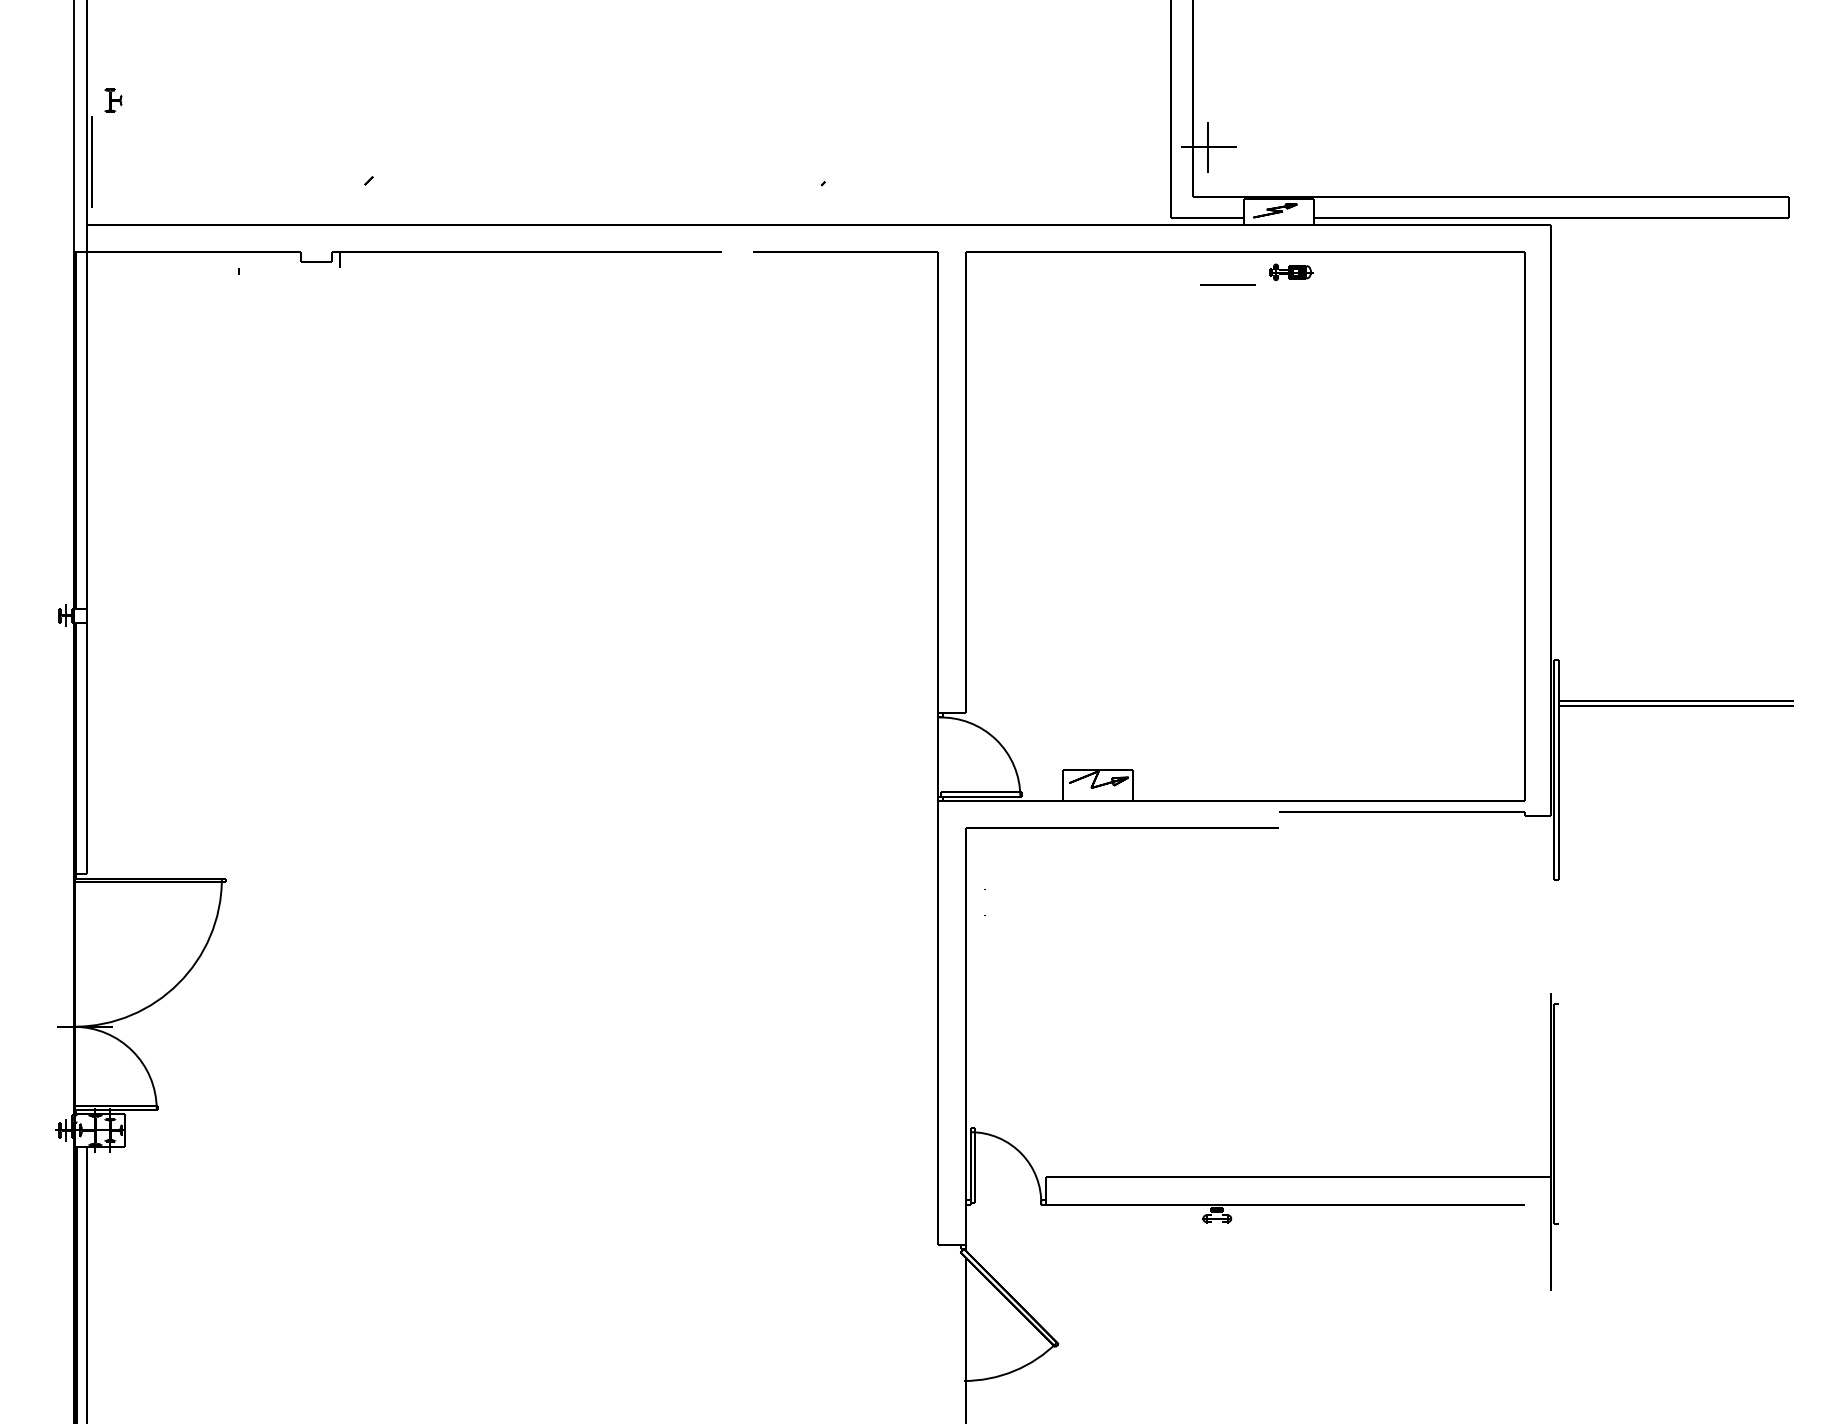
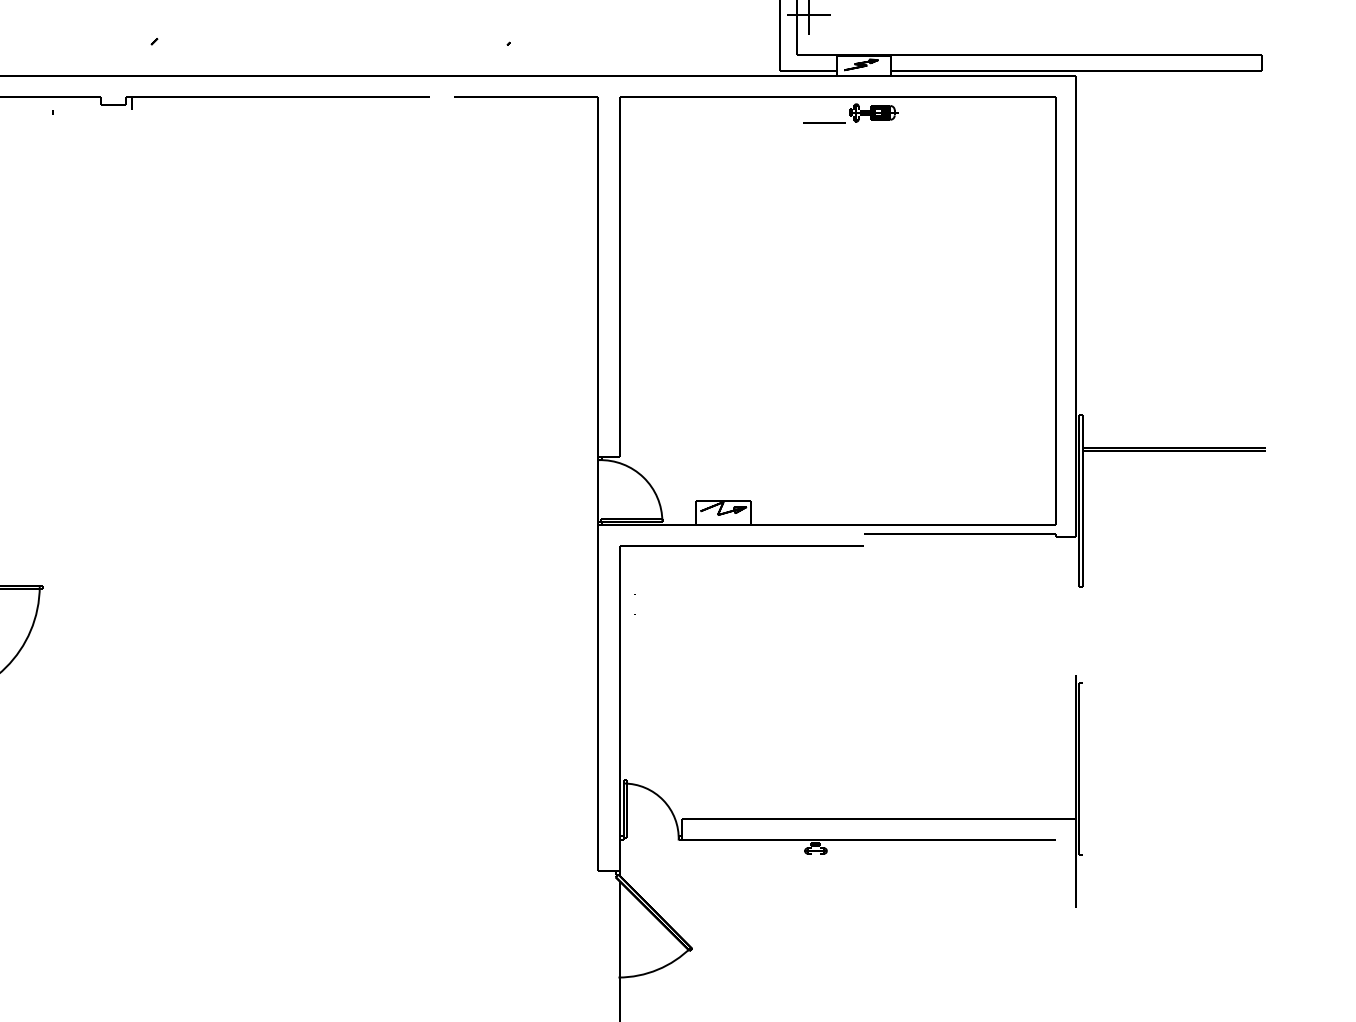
part: (1291, 272) -> (873, 113), size x1.43

